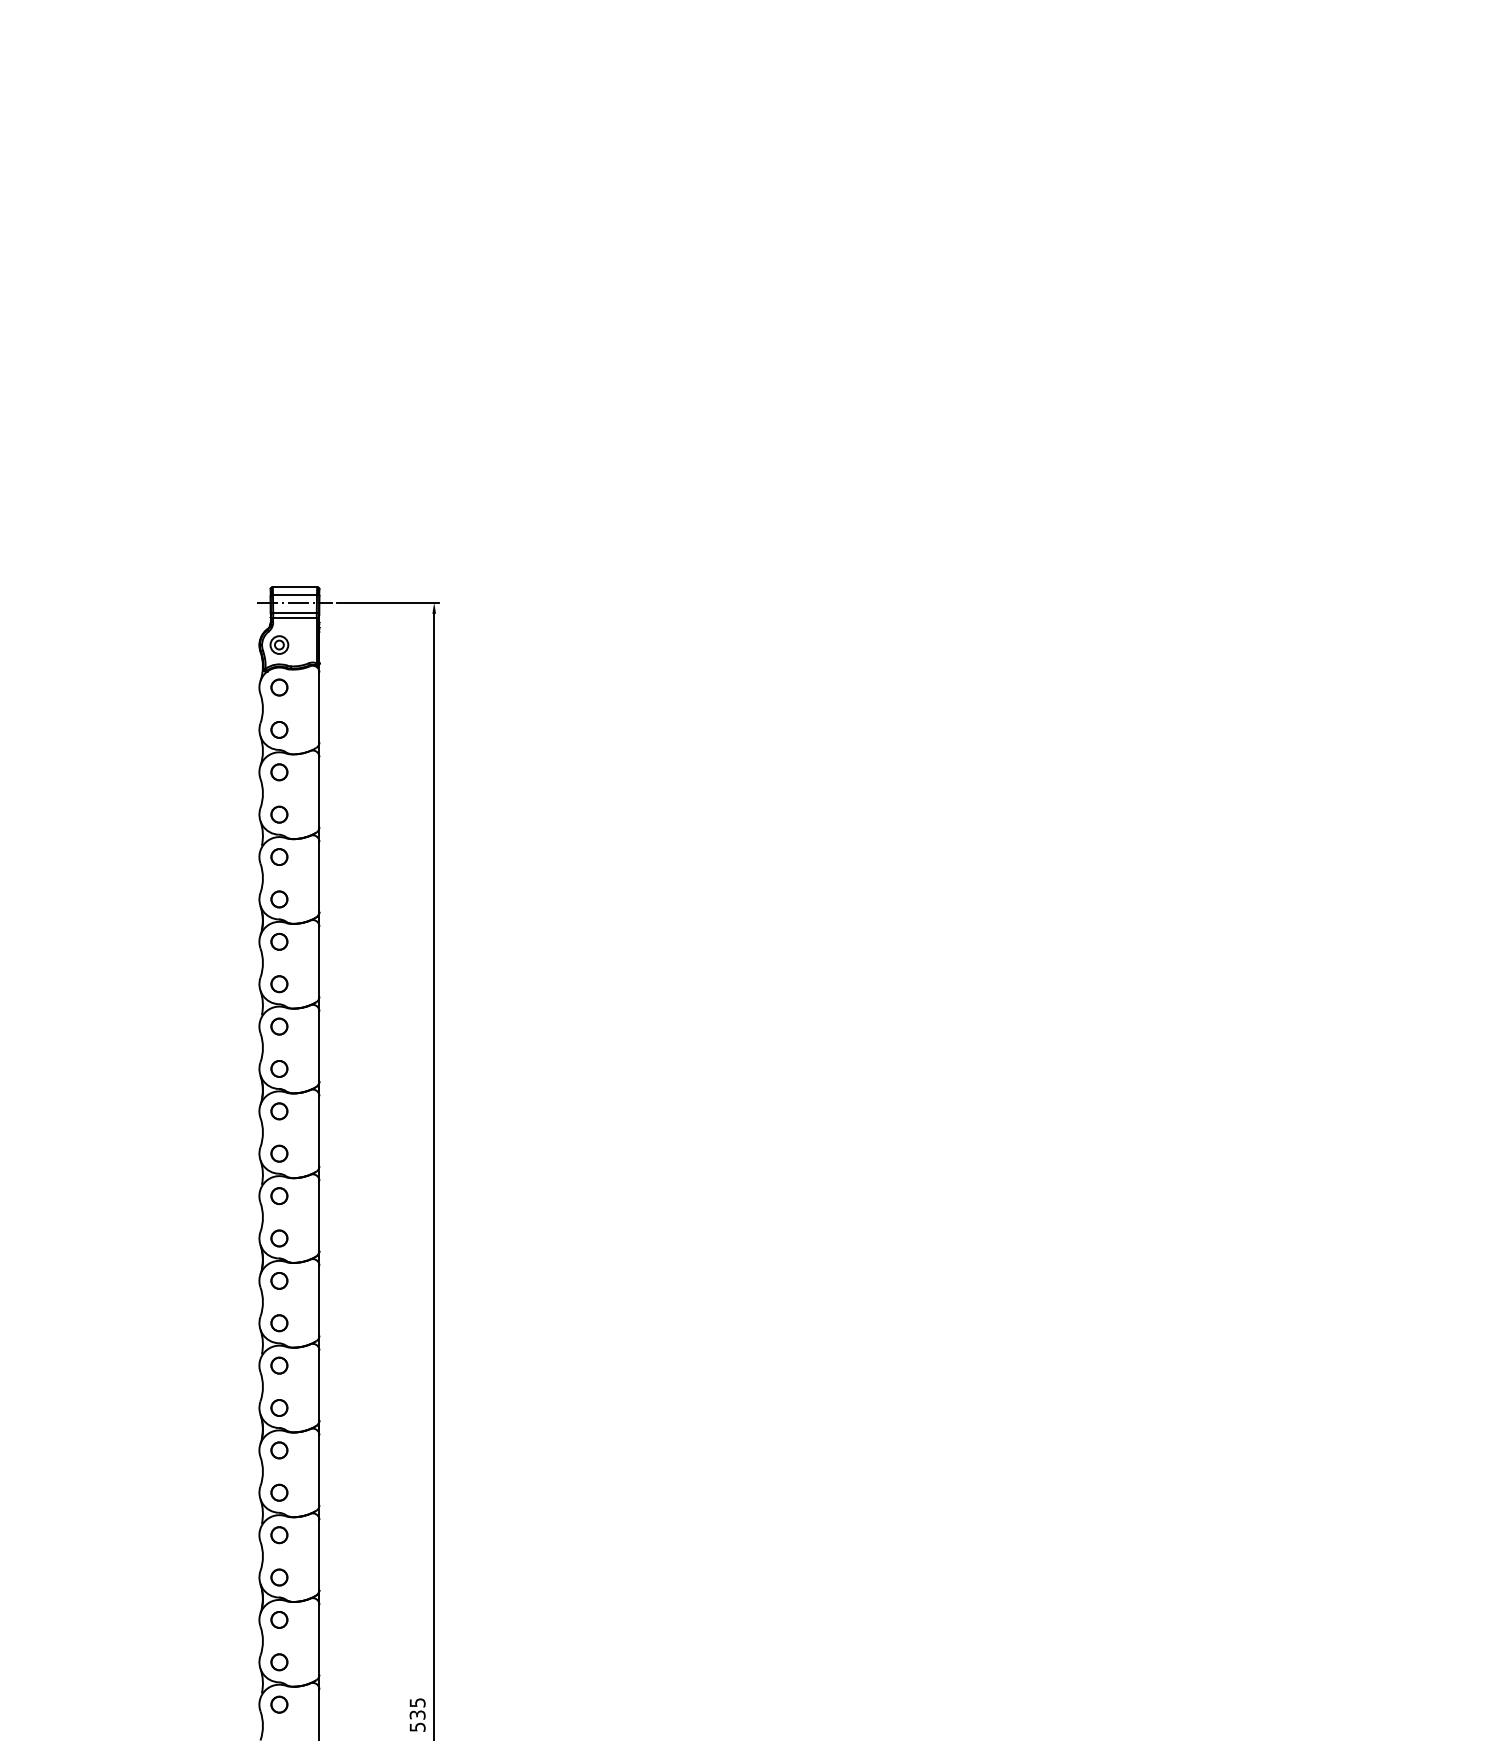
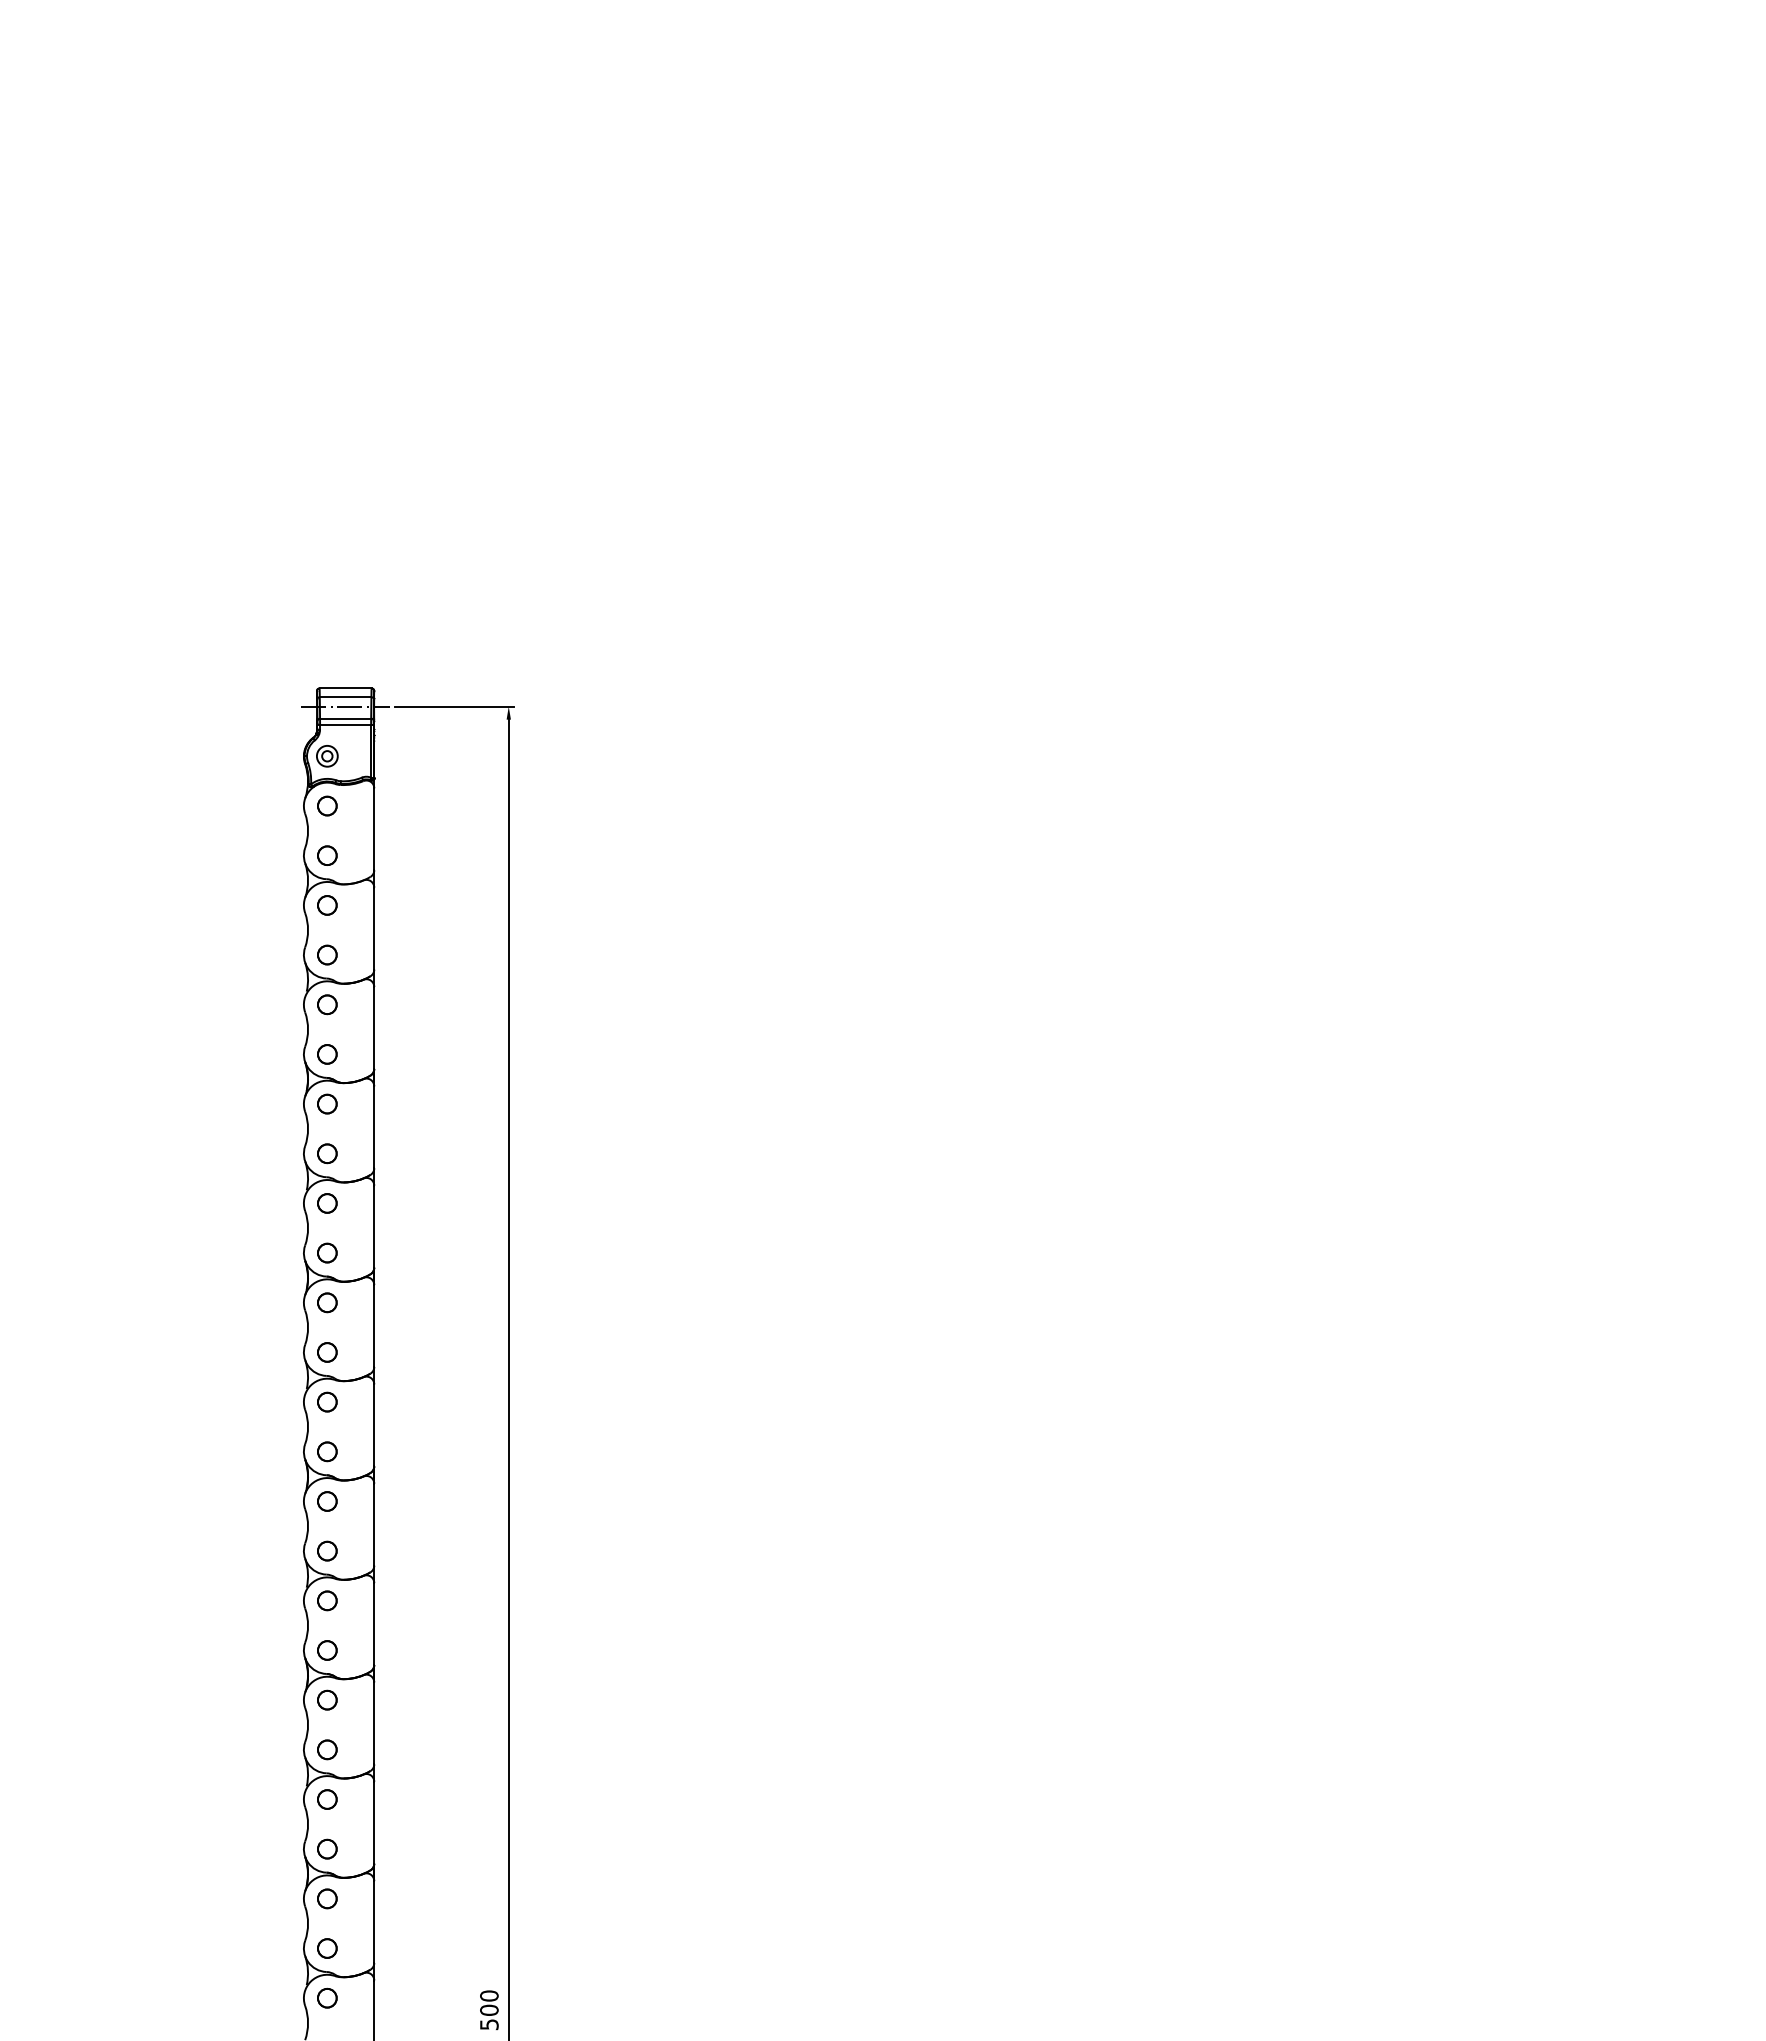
text: (417, 1708) -> (489, 2002), 535 -> 500

